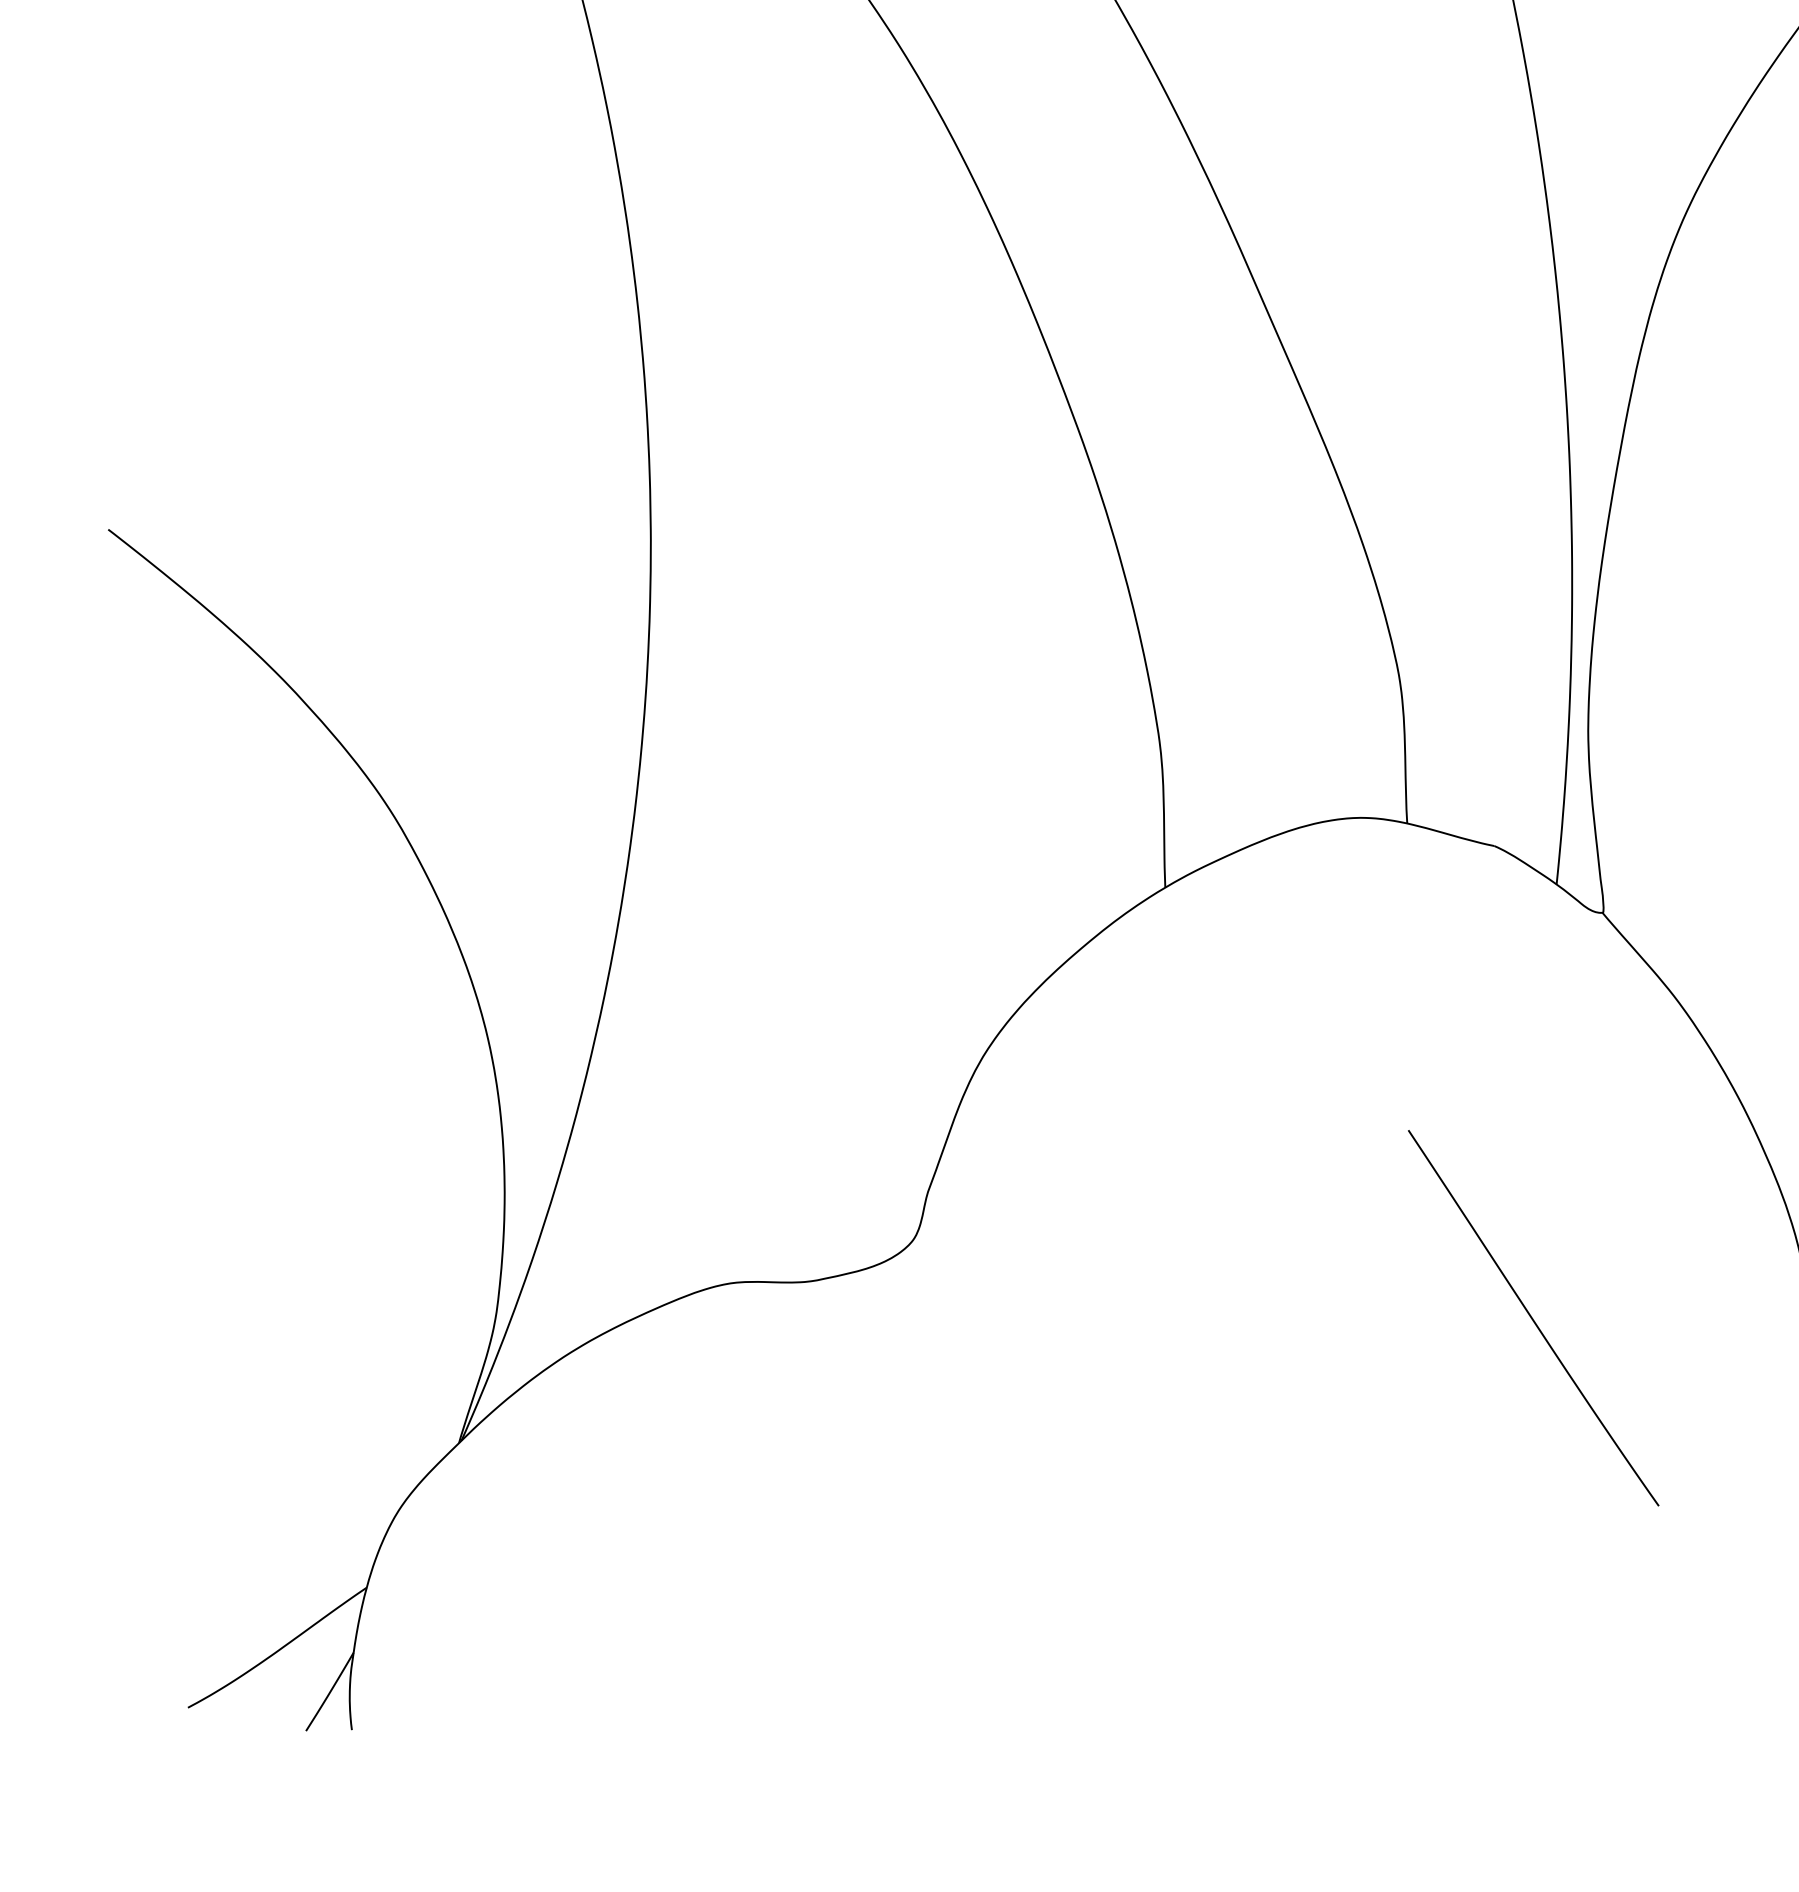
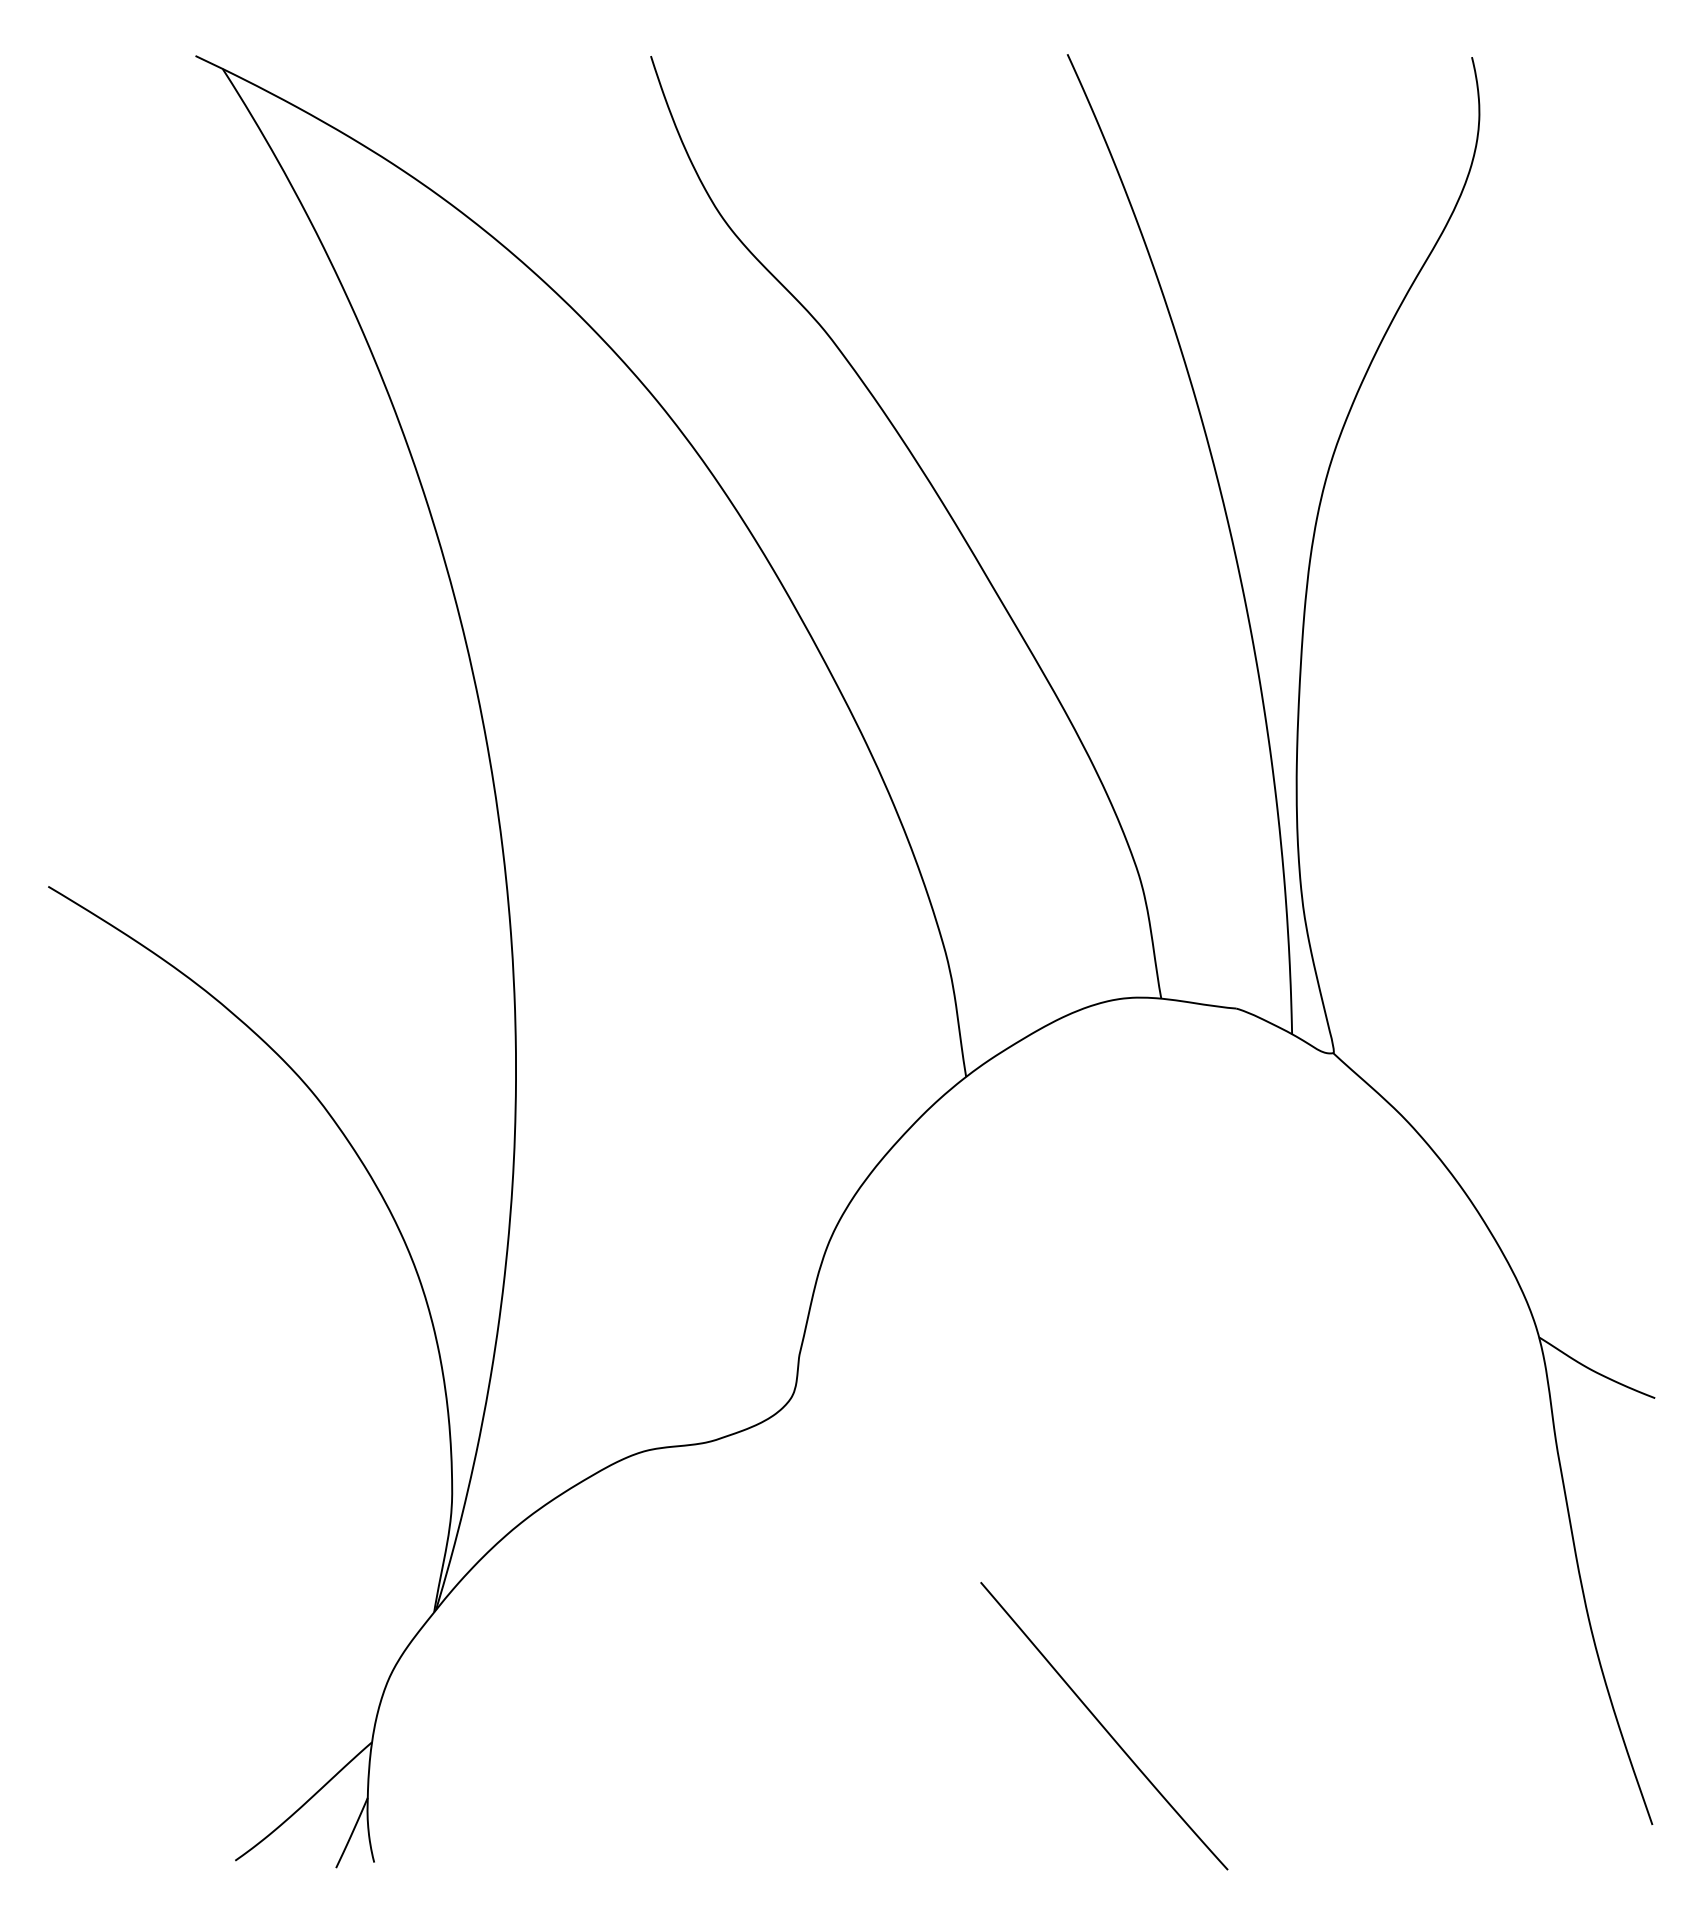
curve: (1533, 1318) -> (1104, 1726), moved

